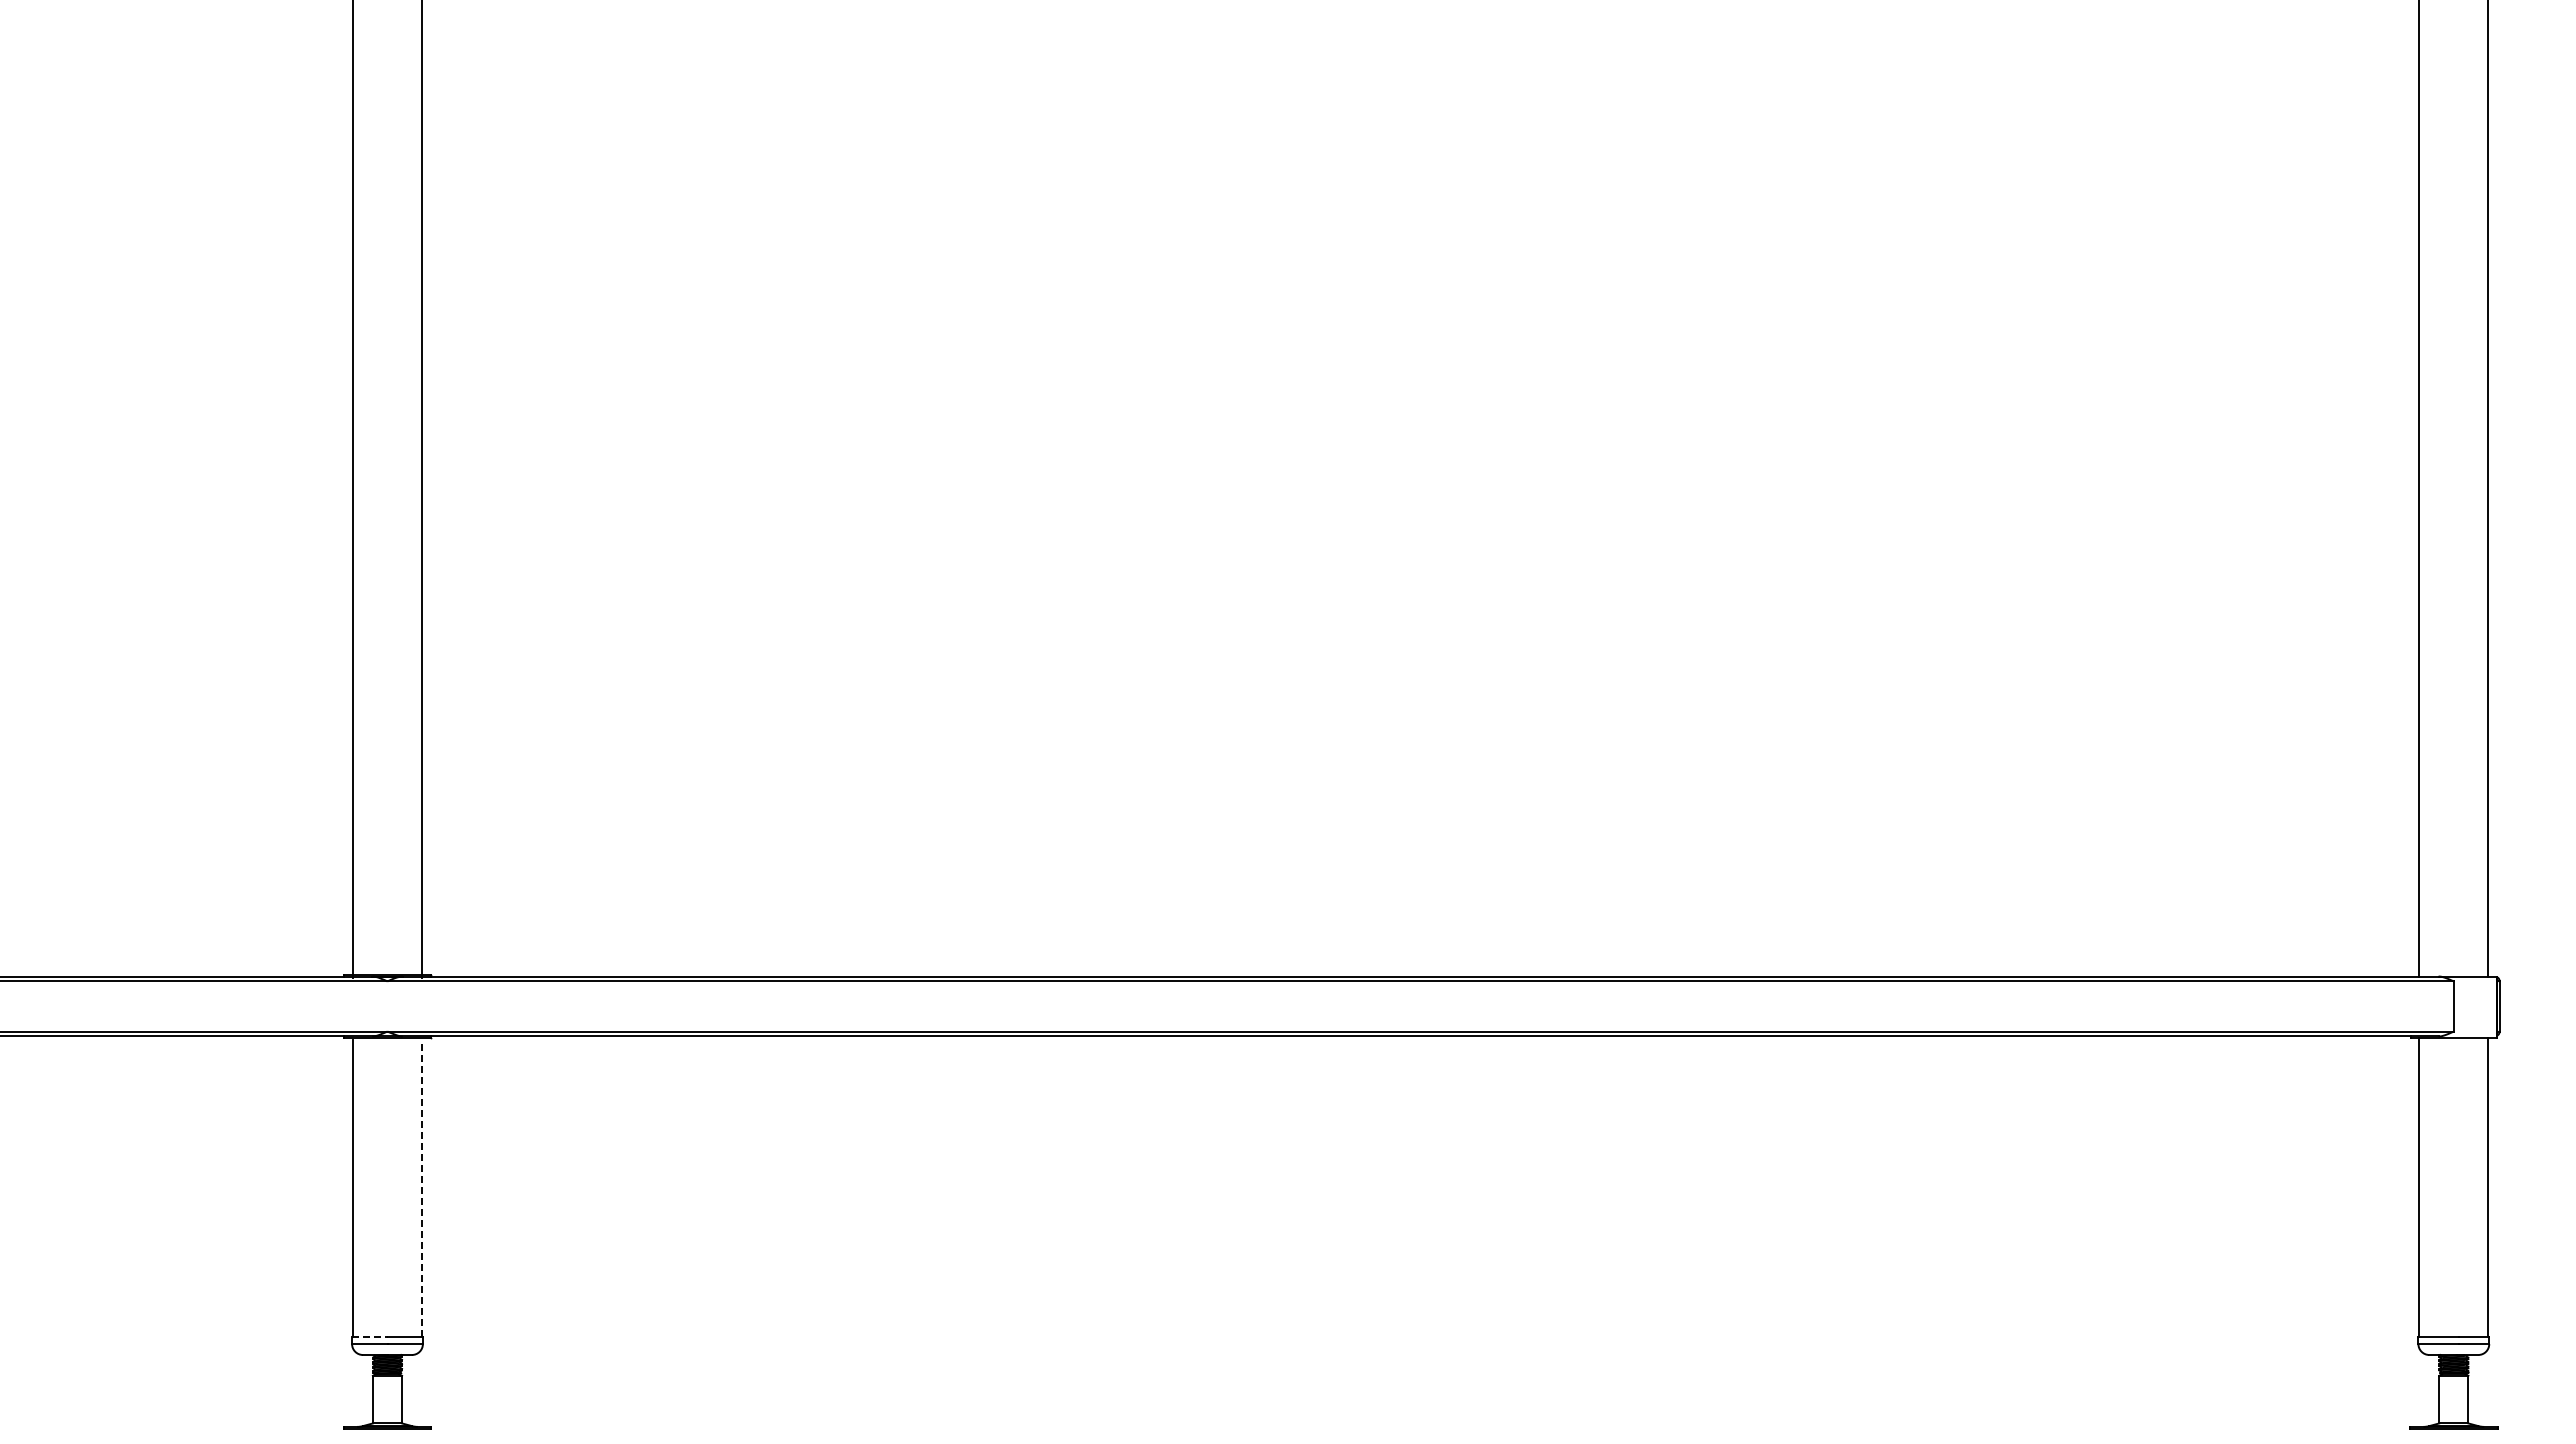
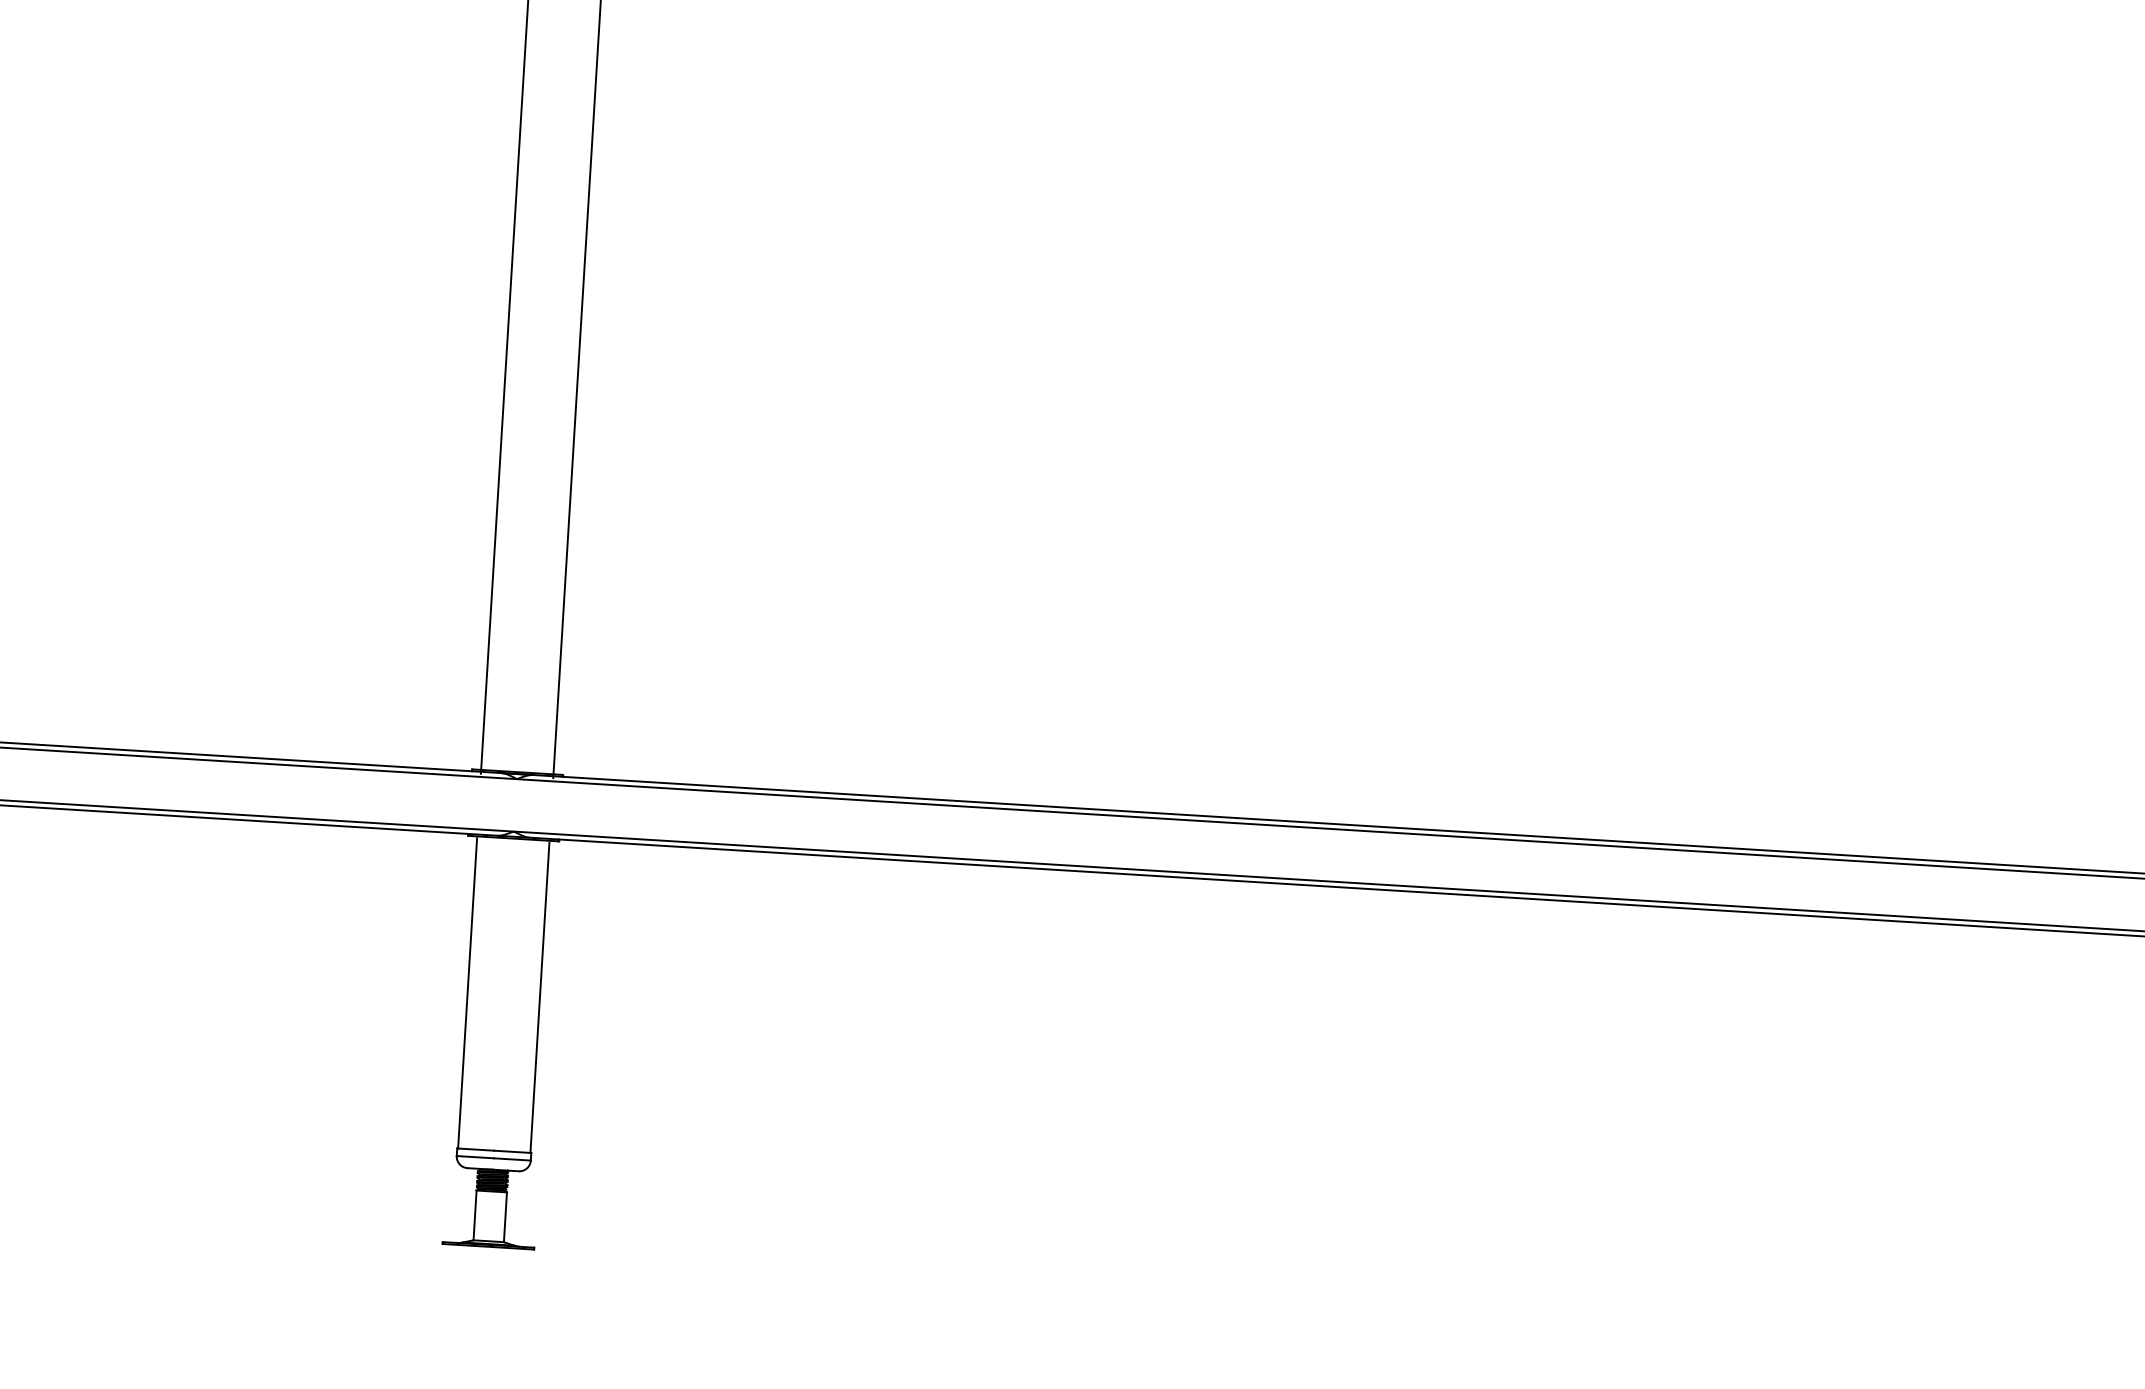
line: (422, 1187) -> (540, 996), dashed -> solid
line: (369, 1336) -> (475, 1149), dashed -> solid

